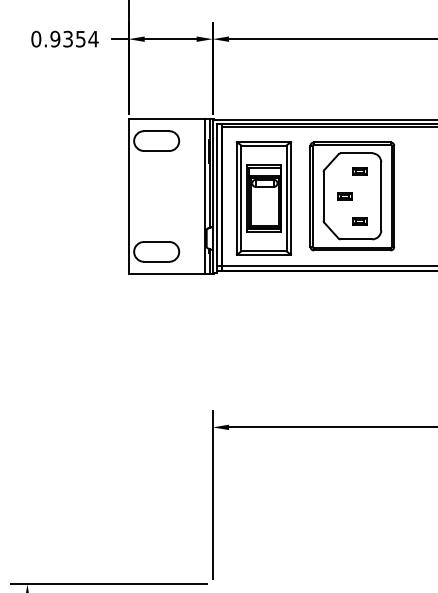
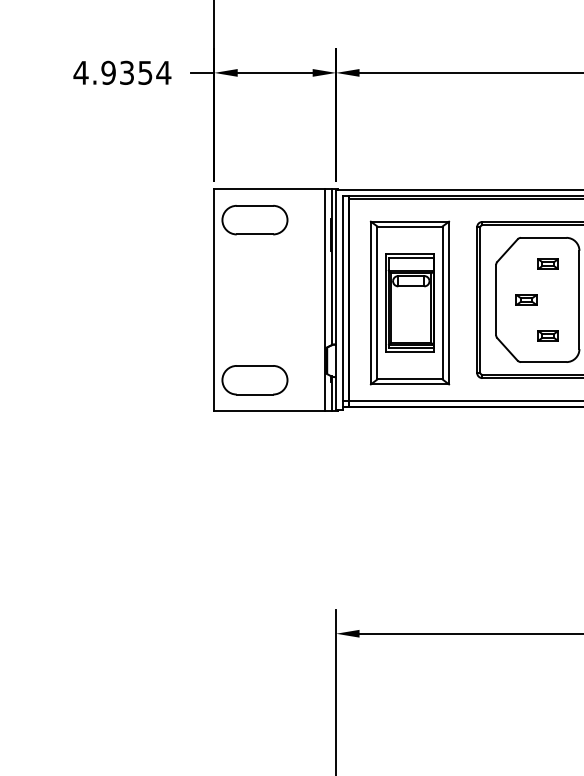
text: (36, 38) -> (81, 71), 0.9354 -> 4.9354

